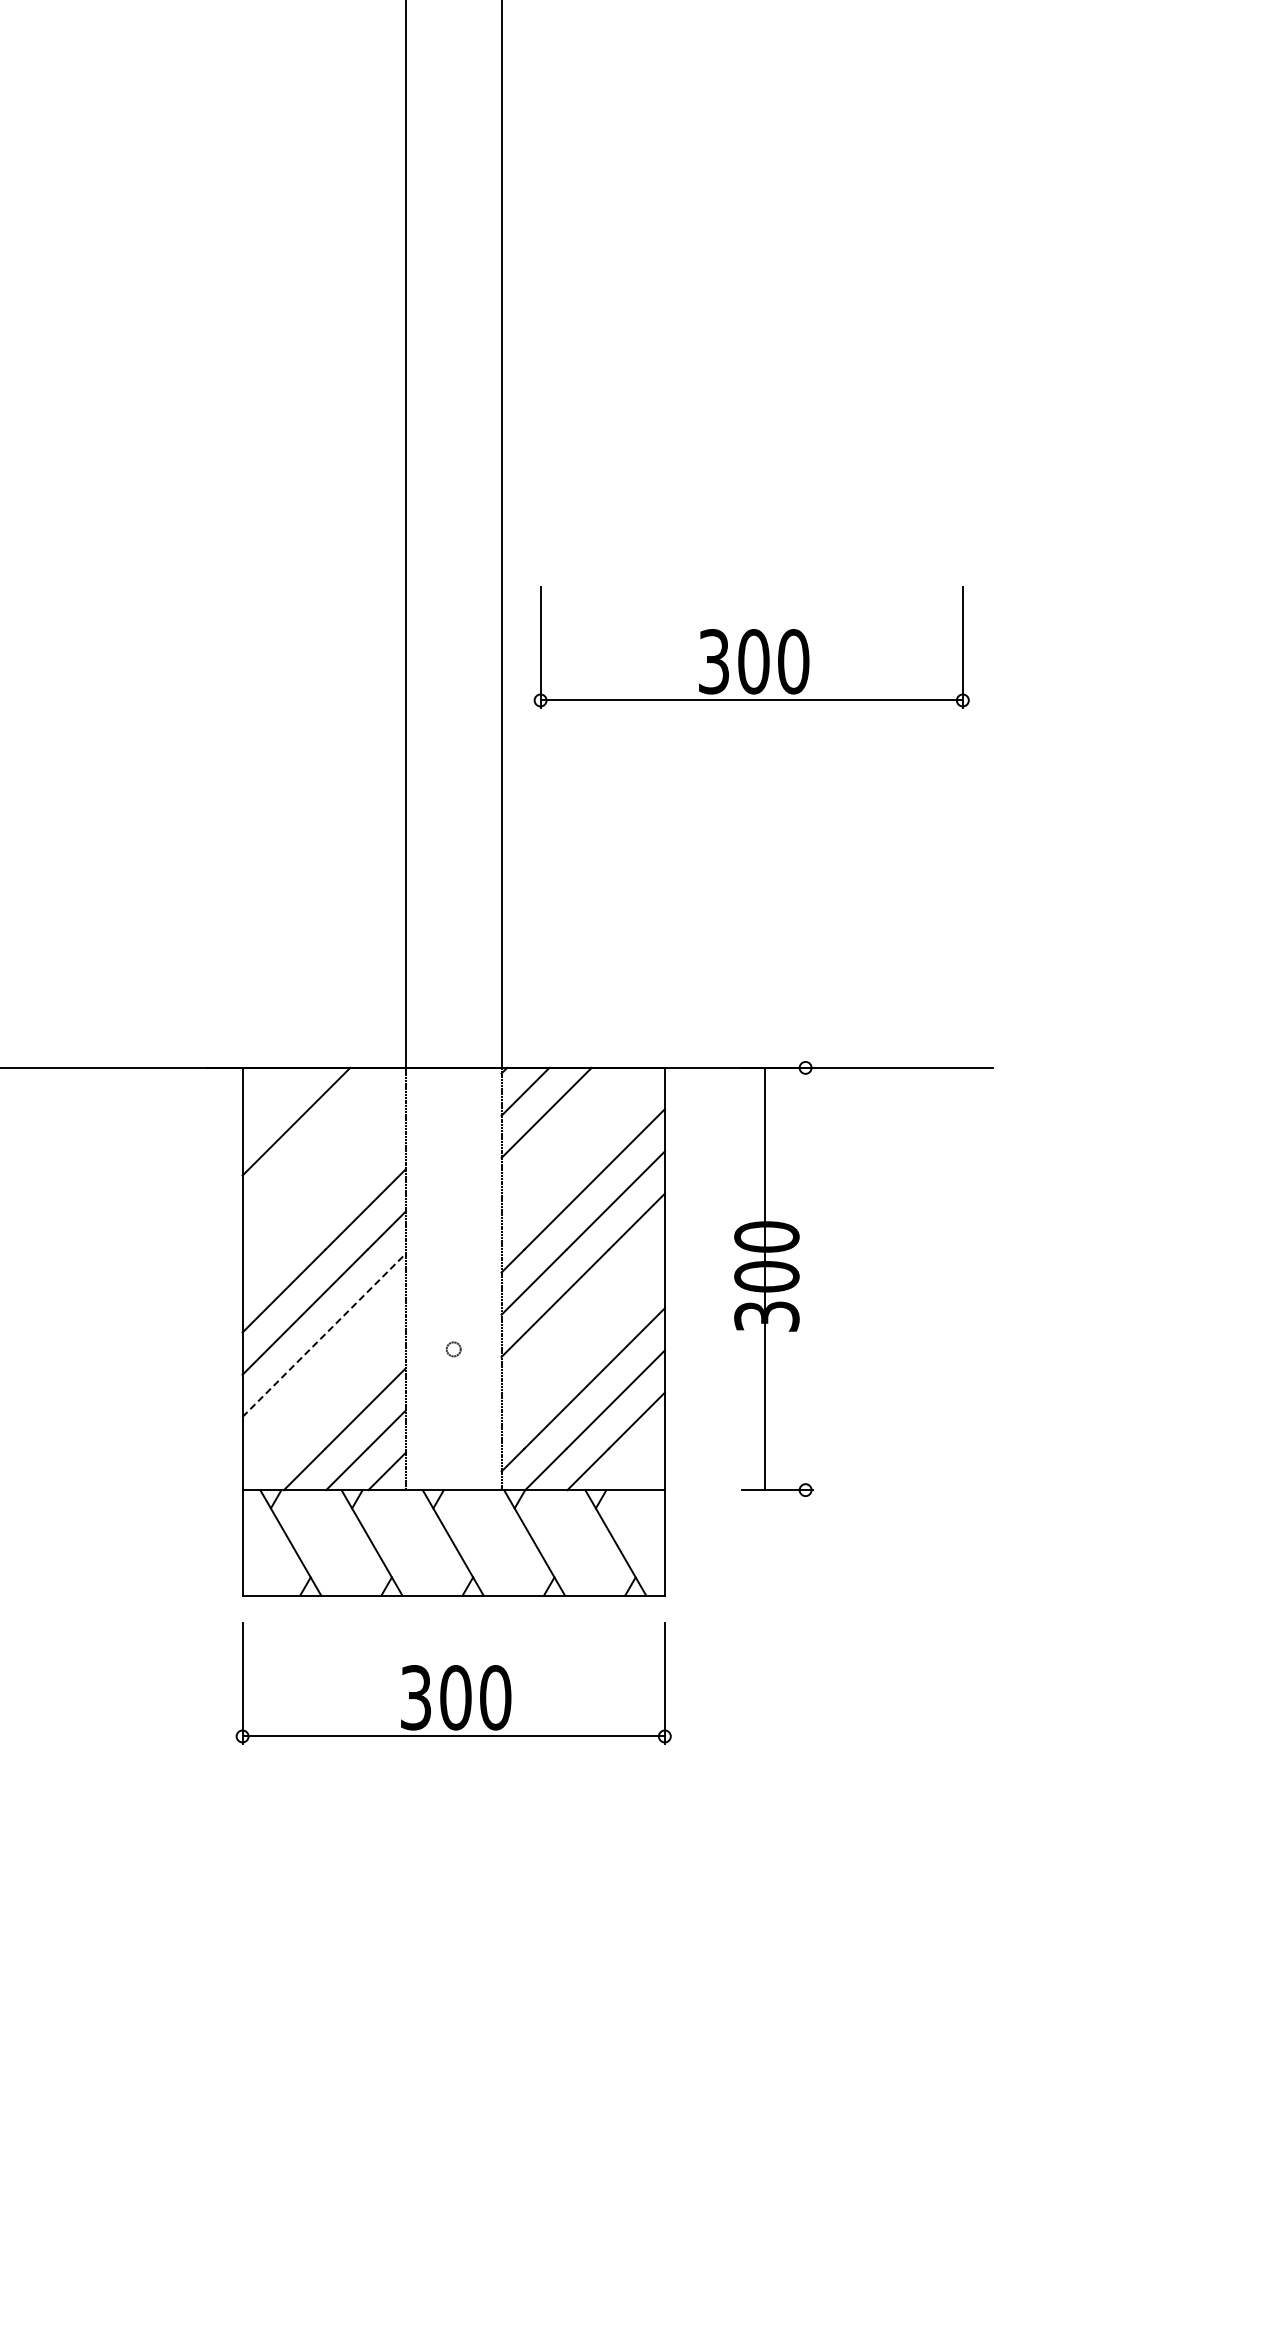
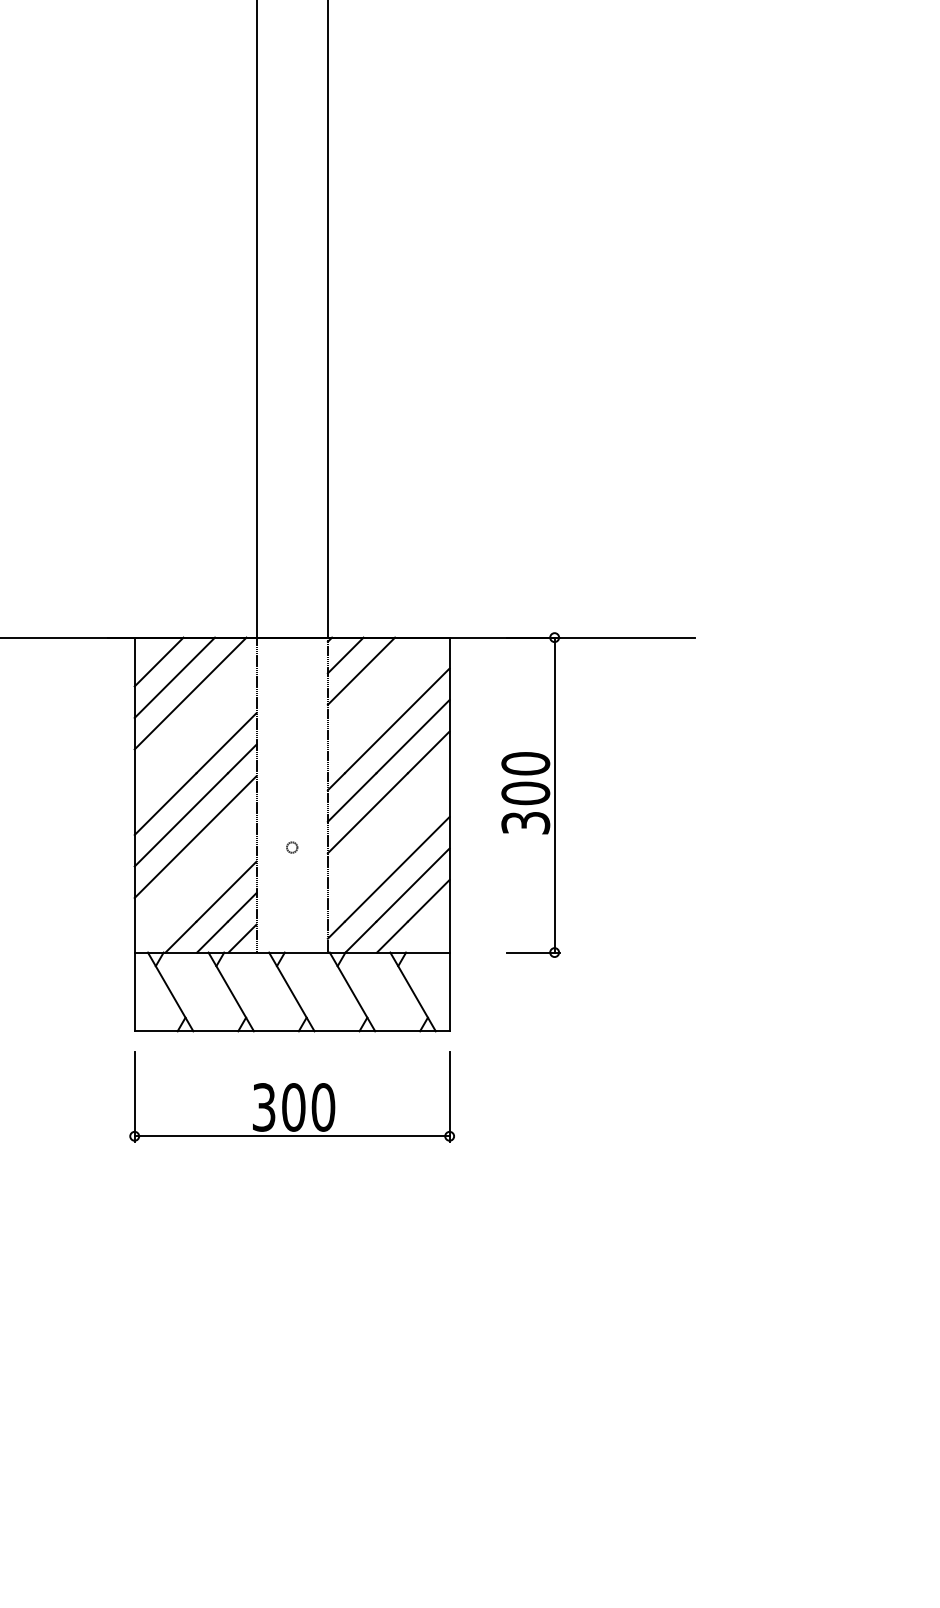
part: (751, 647) -> (514, 324), removed
line: (275, 1100) -> (159, 661), added
line: (317, 1142) -> (190, 693), added
line: (764, 1278) -> (554, 794), moved
line: (324, 1334) -> (195, 836), dashed -> solid

